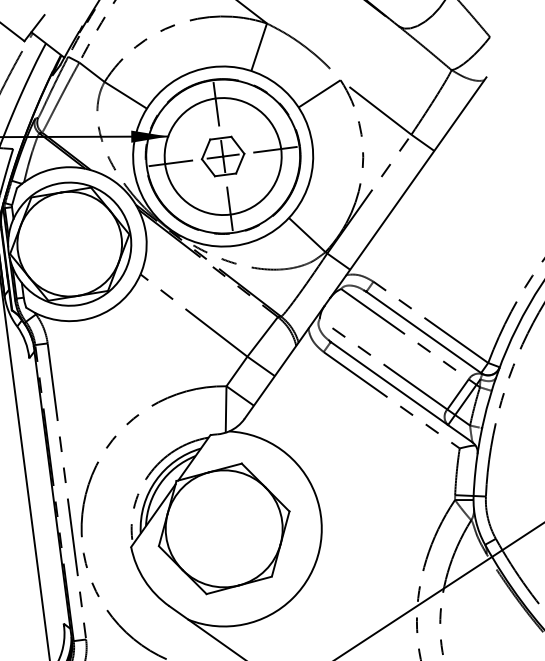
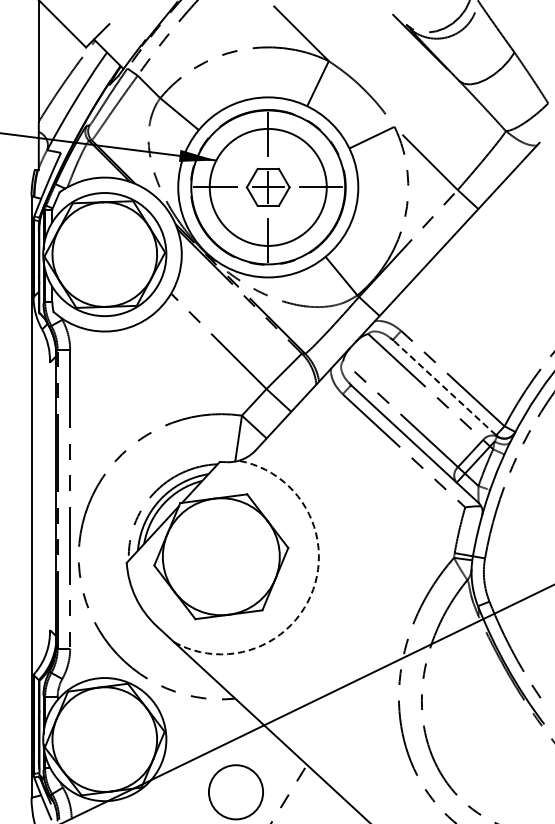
line: (423, 332) -> (444, 387), solid -> dashed
arc: (319, 549) -> (313, 589), solid -> dashed

